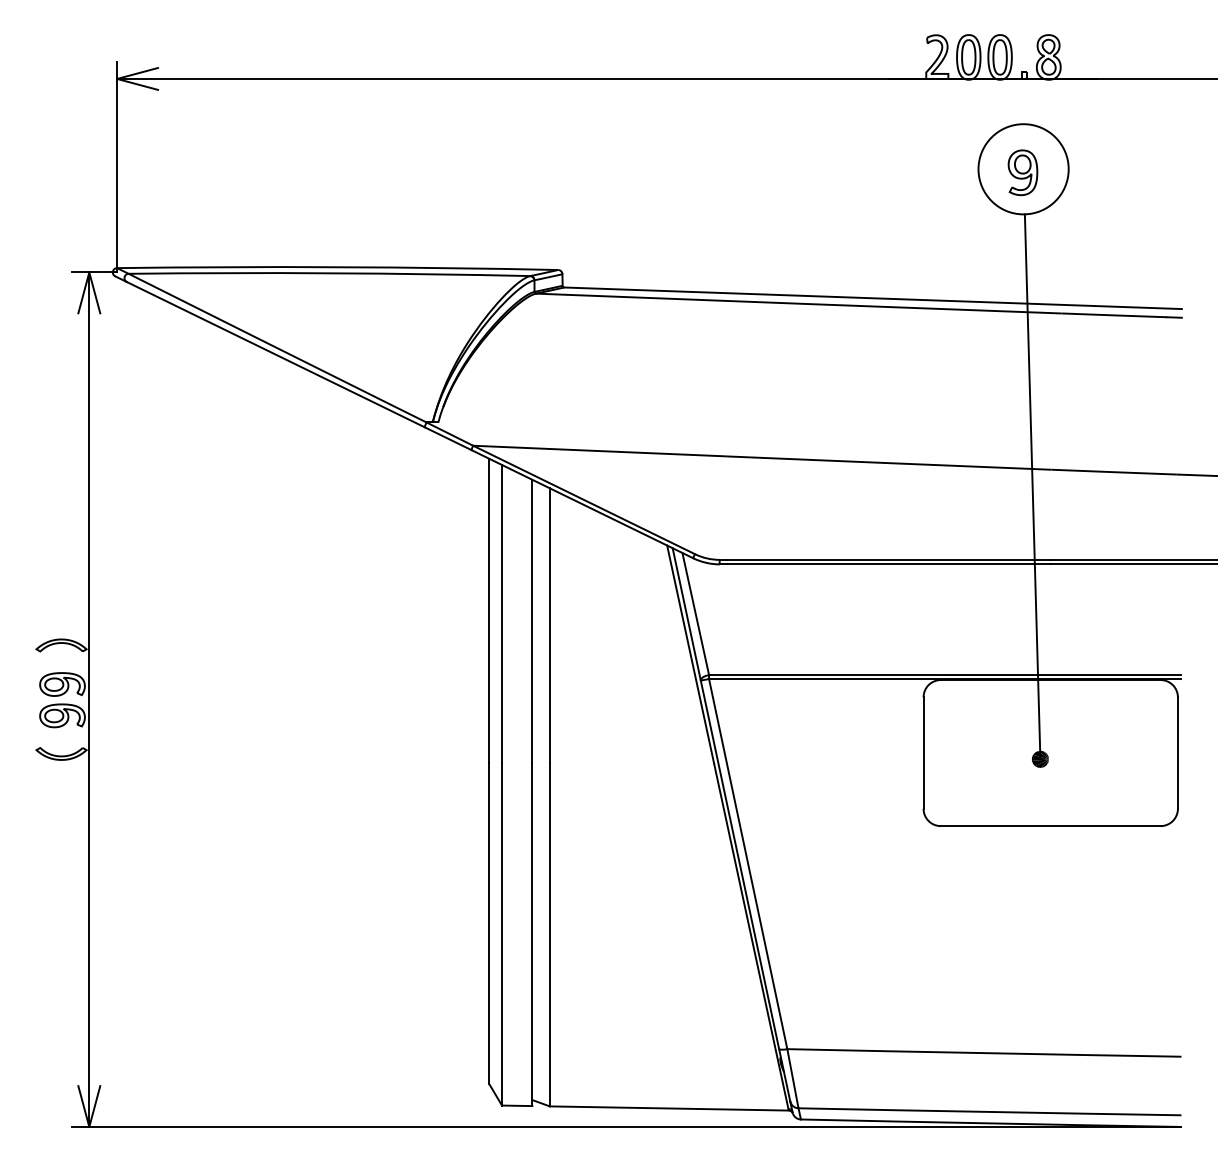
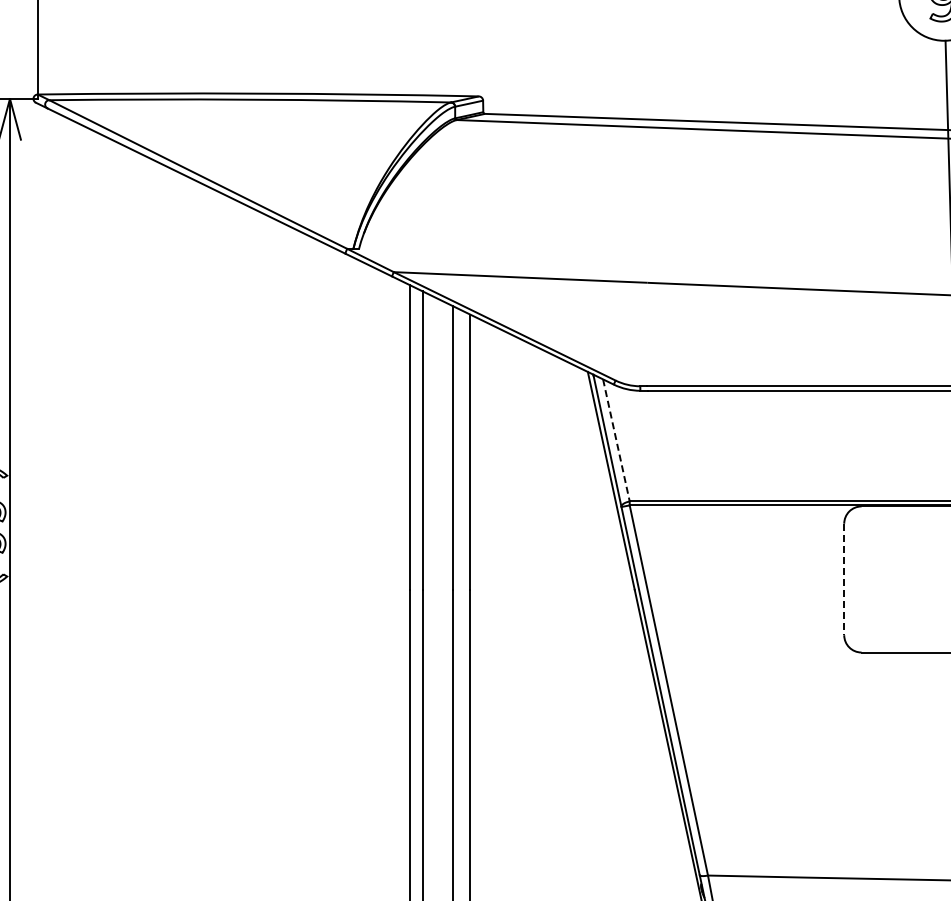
line: (695, 614) -> (616, 440), solid -> dashed
line: (923, 753) -> (844, 579), solid -> dashed

